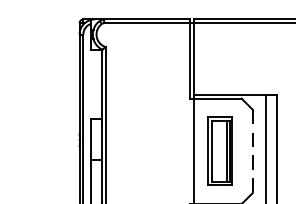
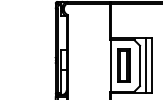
line: (253, 152) -> (140, 66), dashed -> solid

